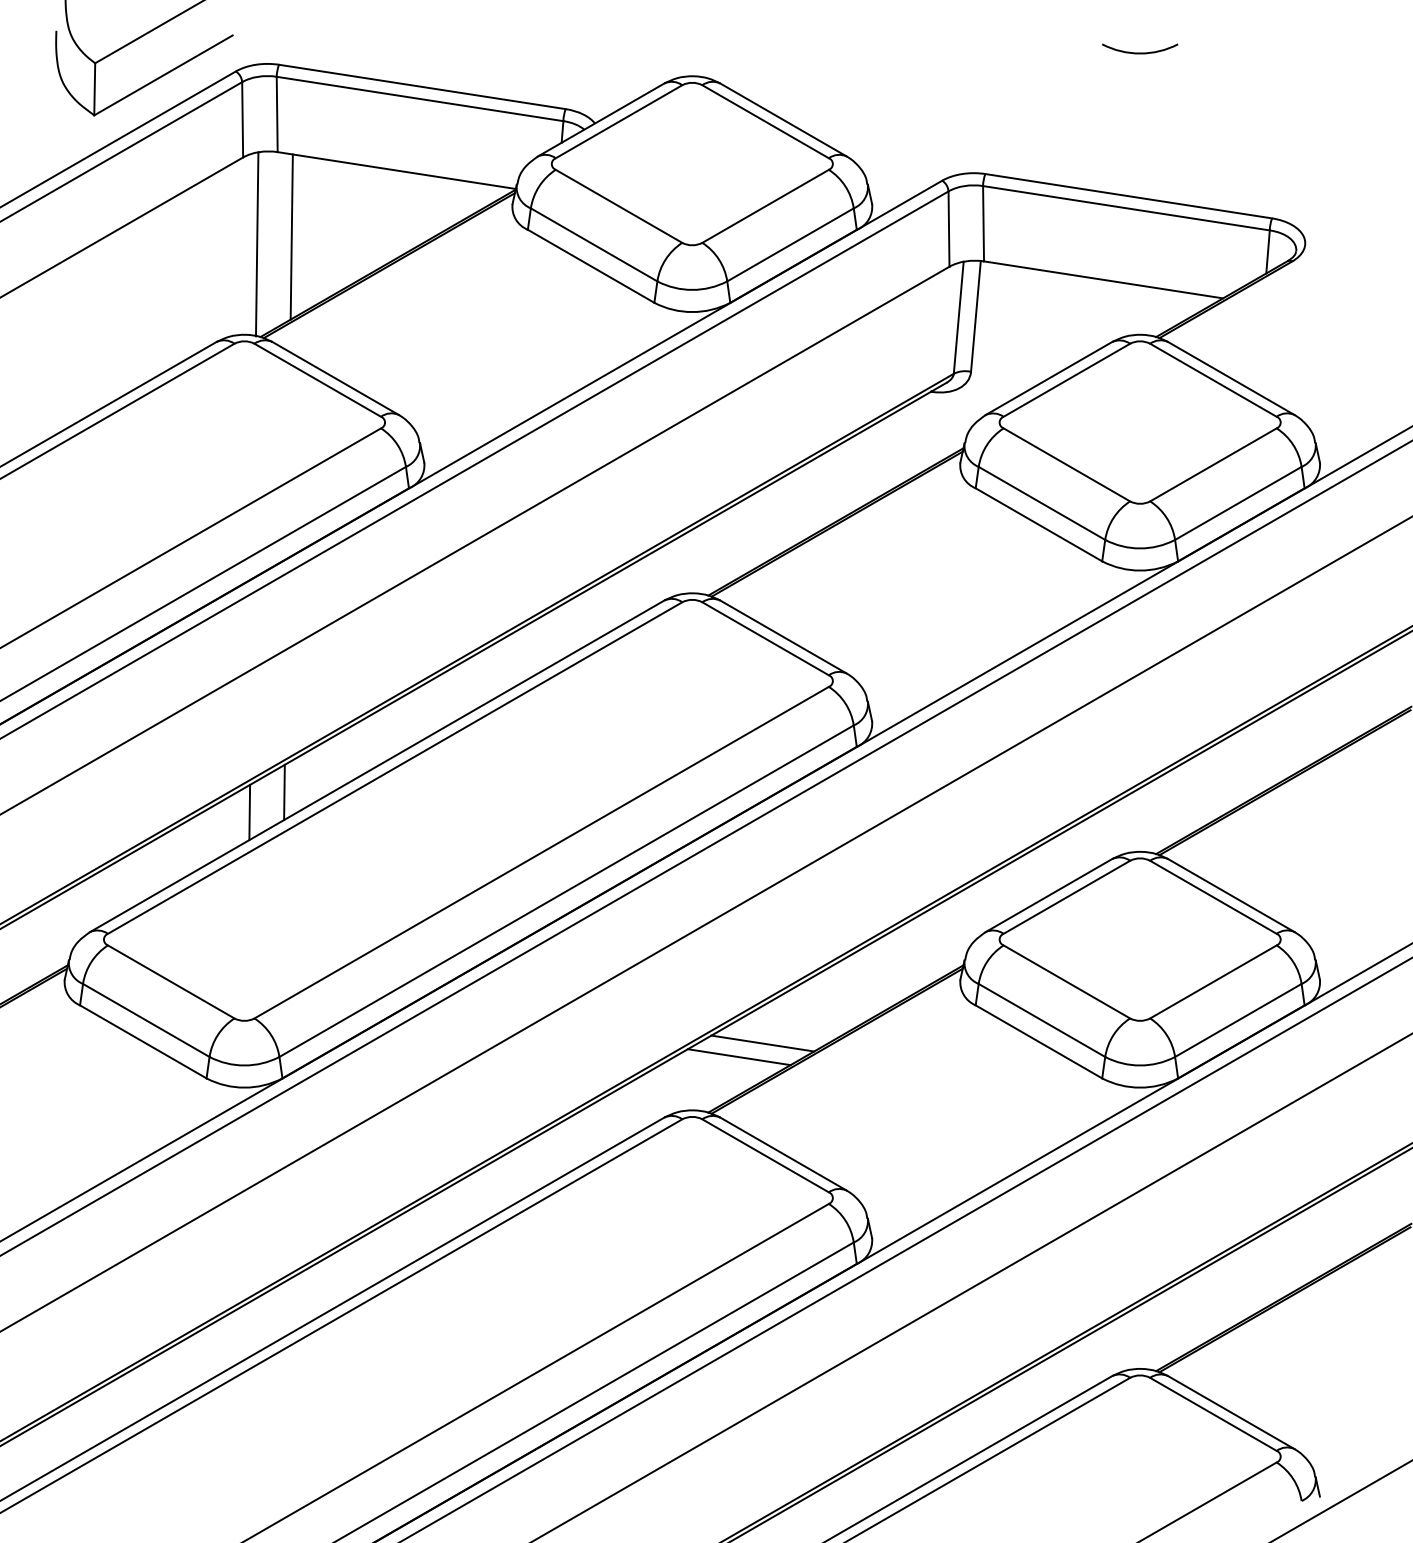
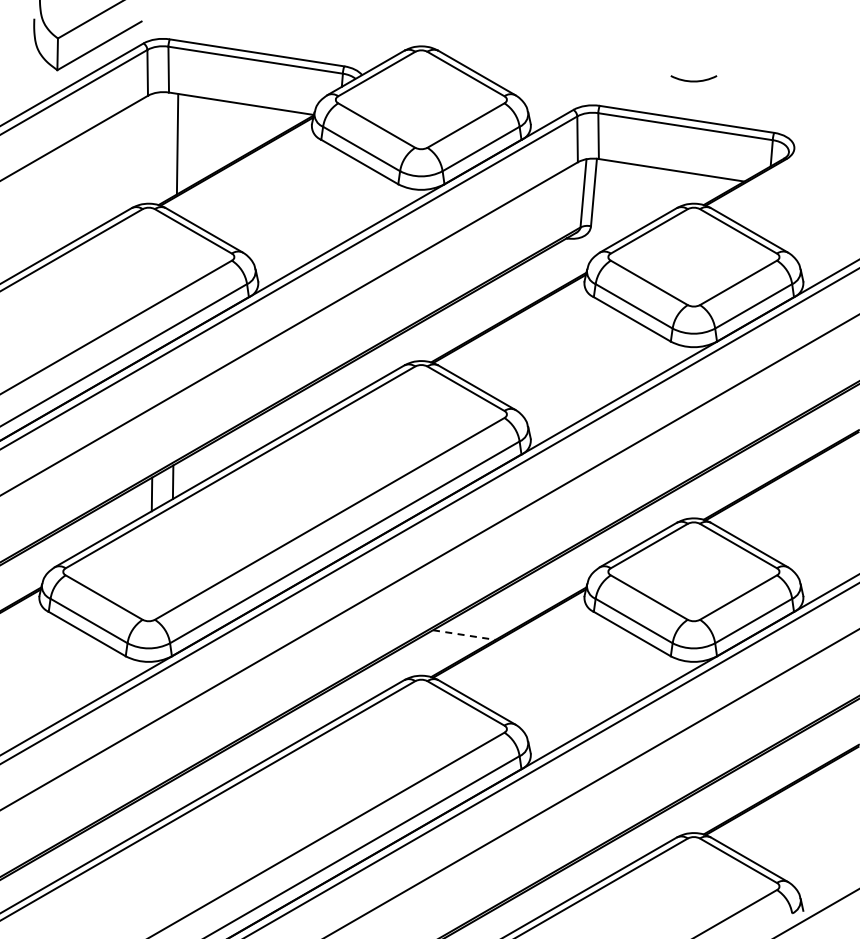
arc: (1139, 51) -> (693, 80), moved
line: (257, 244) -> (156, 148), removed
line: (763, 1044) -> (464, 635), solid -> dashed
line: (738, 1057) -> (449, 643), removed

